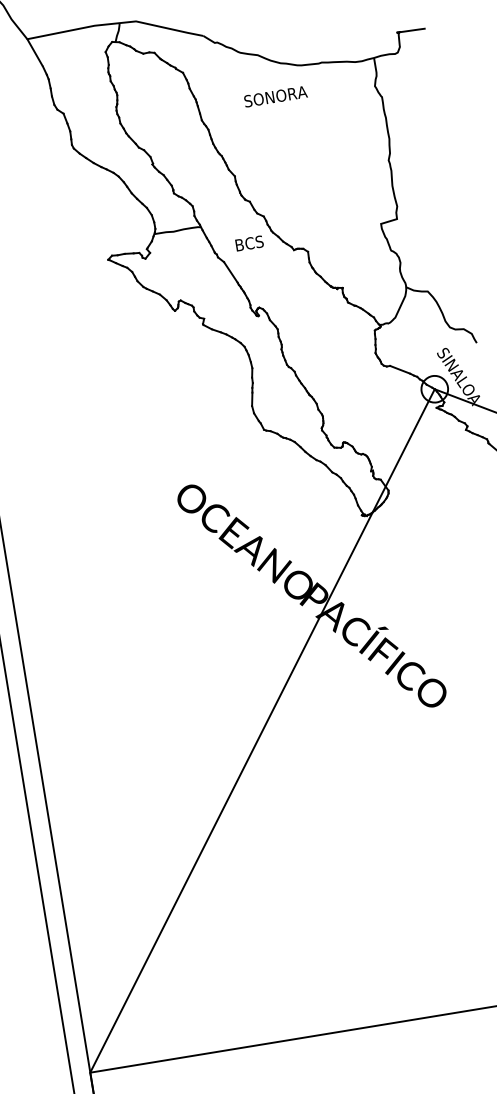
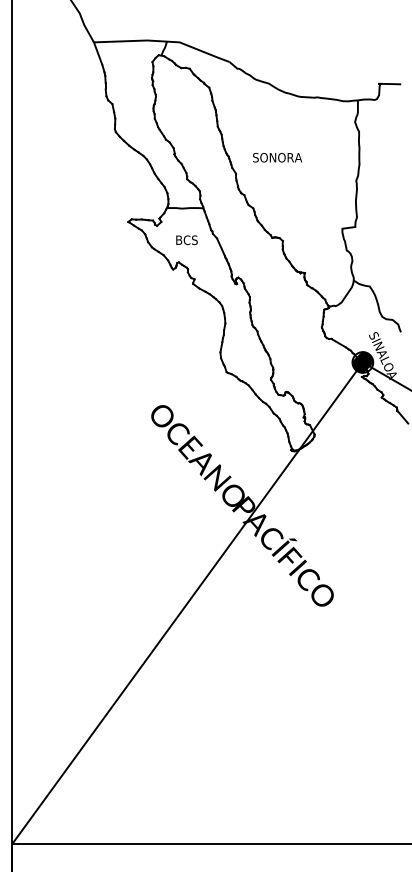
text: (275, 96) -> (277, 157), moved
text: (248, 242) -> (186, 239), moved
hatch: (434, 389) -> (362, 362), added

